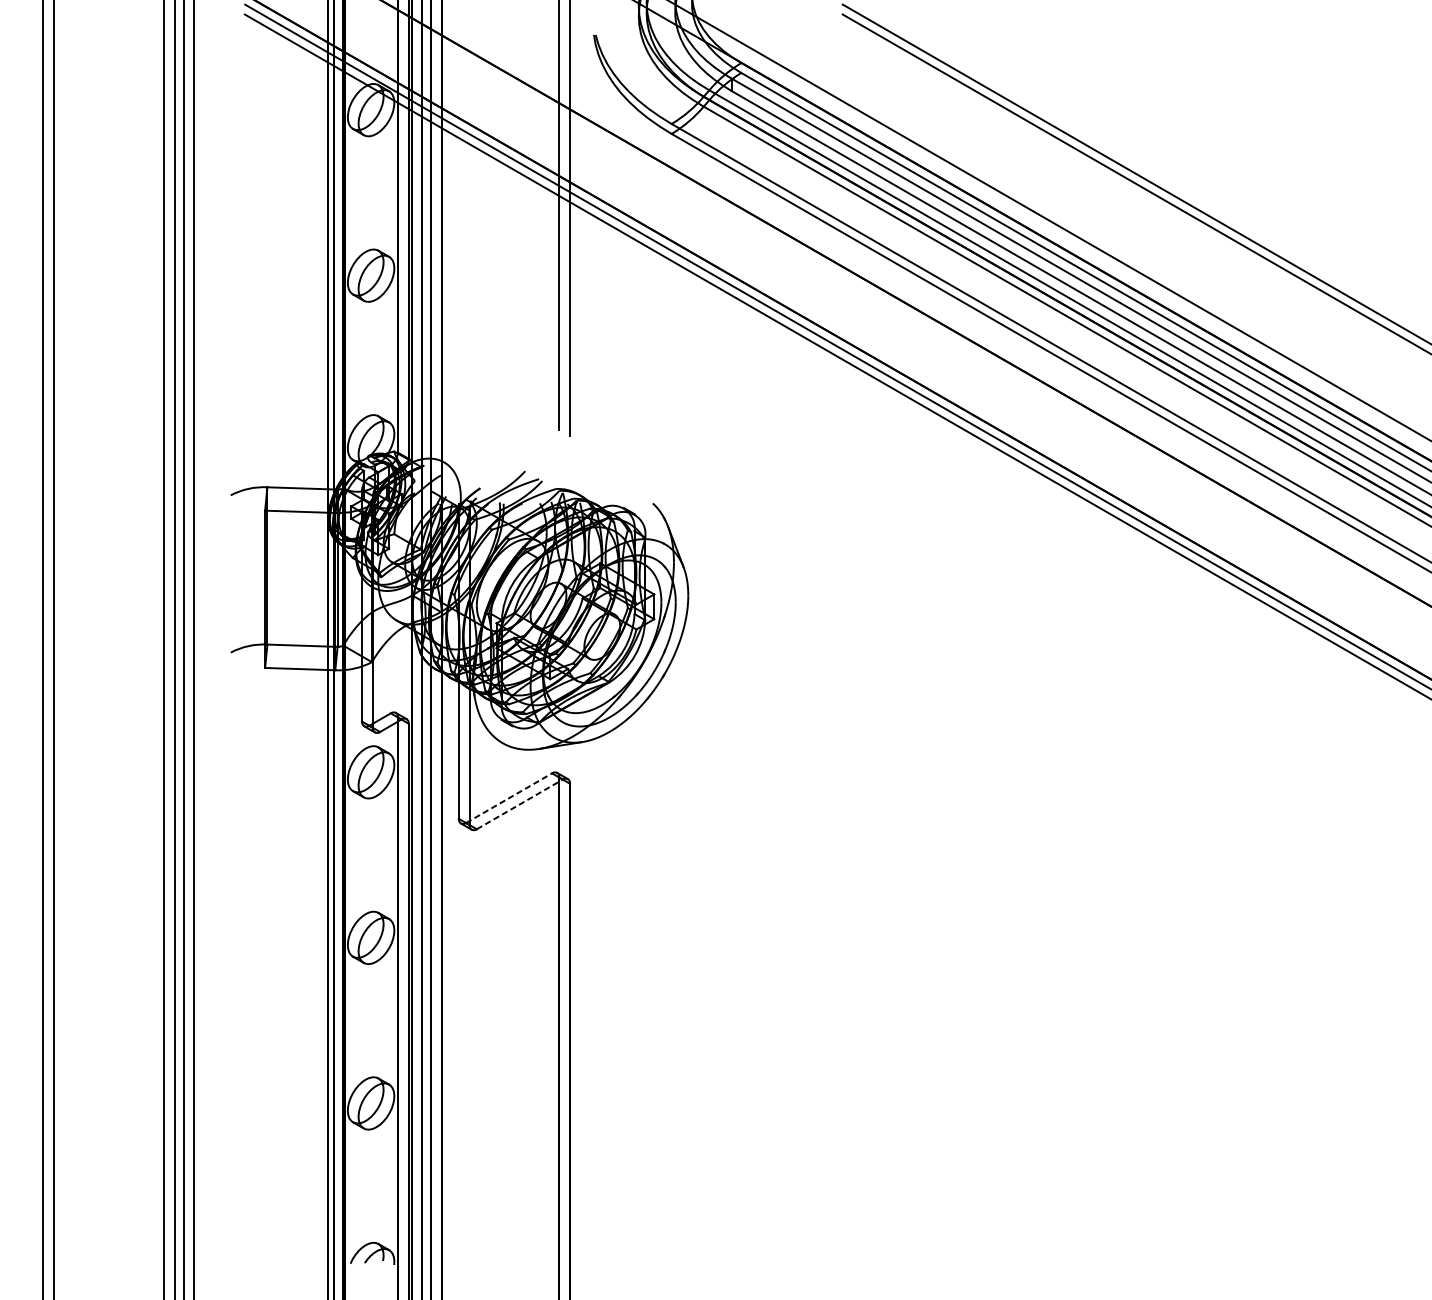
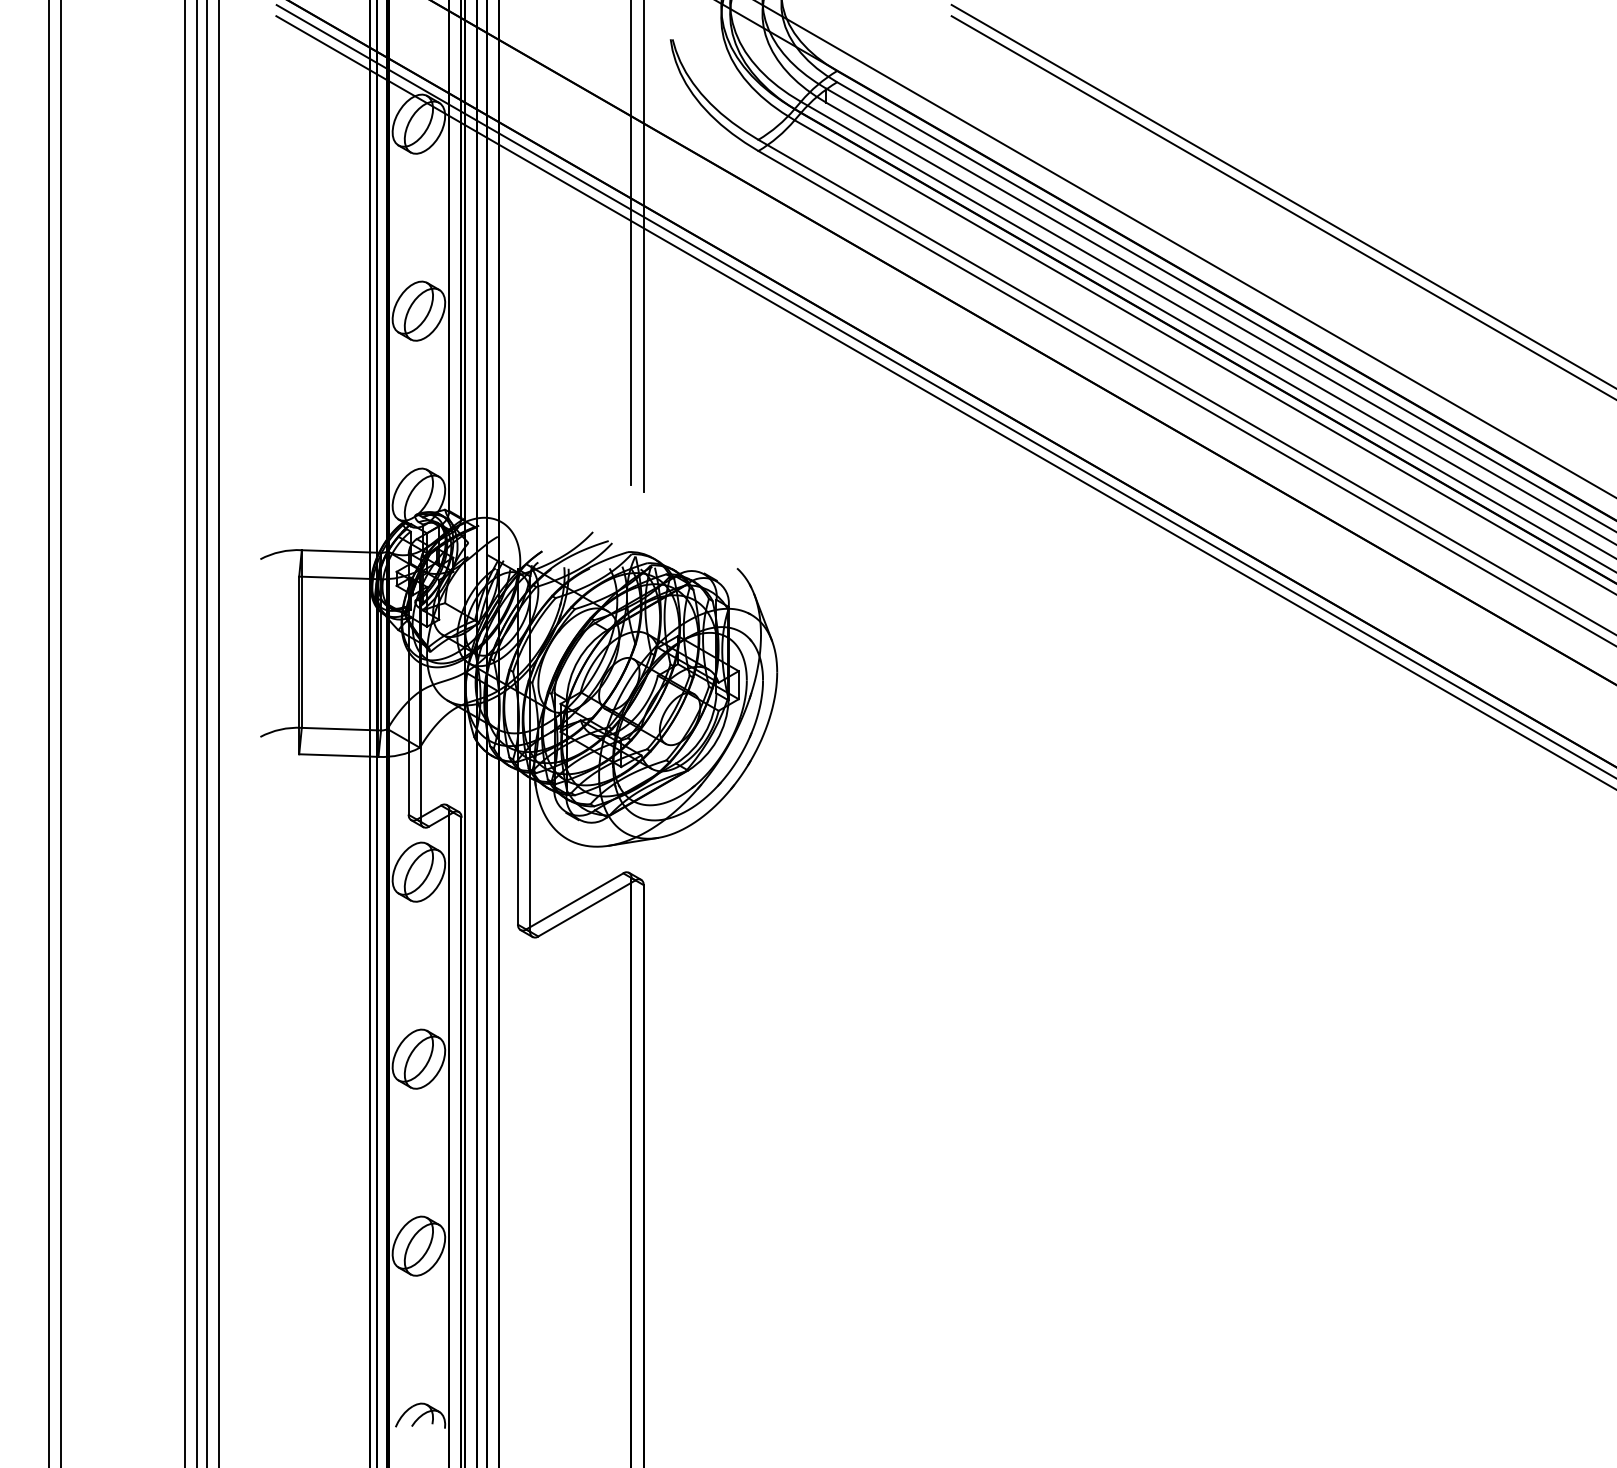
line: (509, 798) -> (575, 901), dashed -> solid
line: (520, 804) -> (587, 908), dashed -> solid

